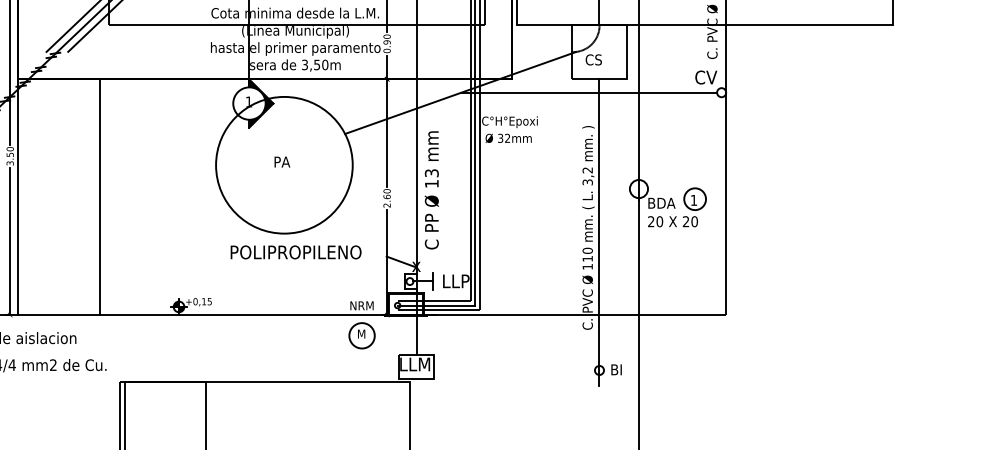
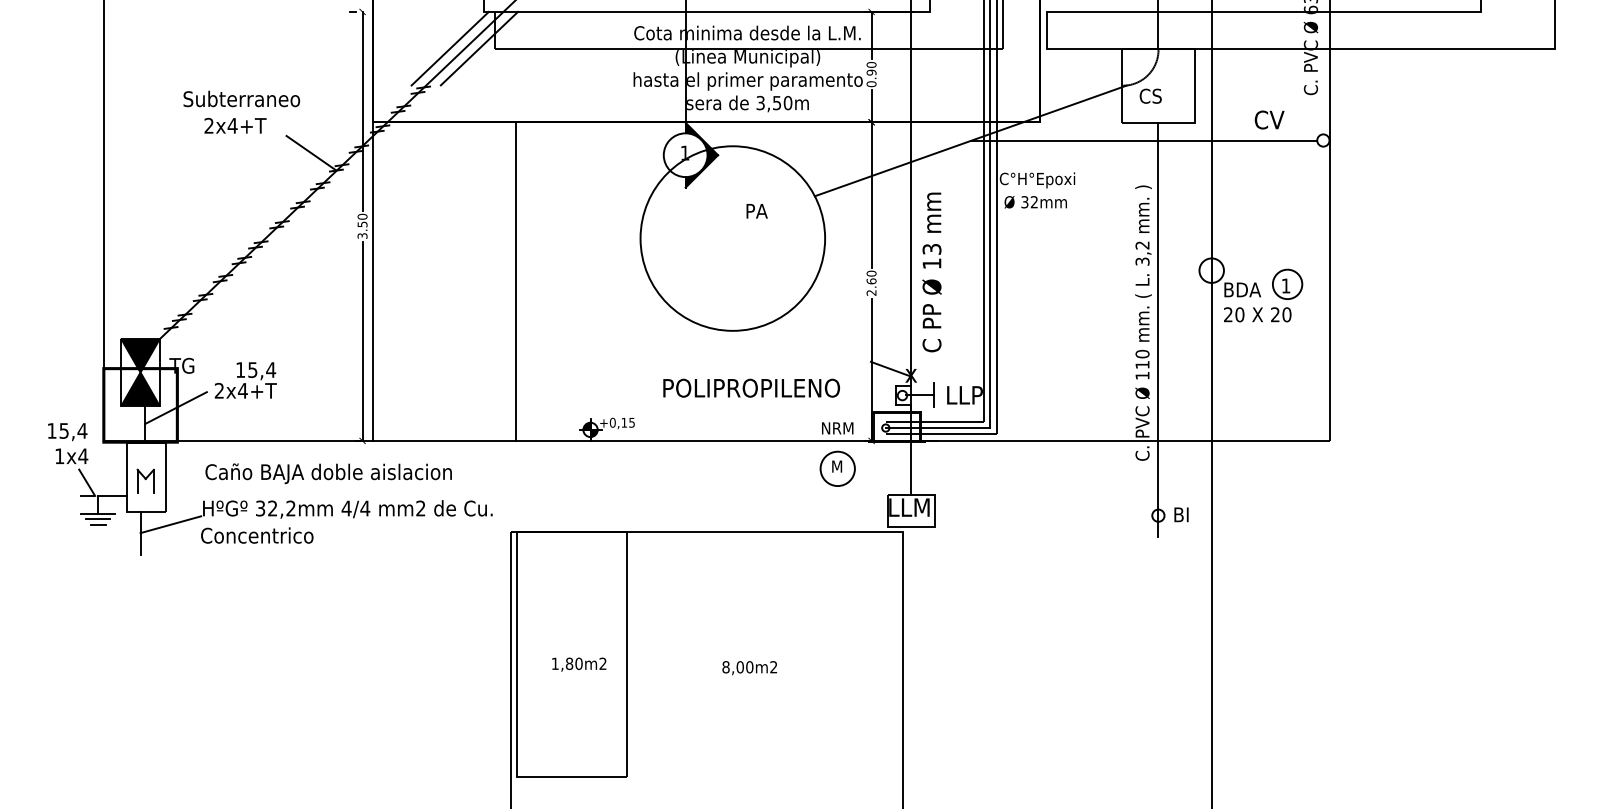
text: (706, 77) -> (1269, 119), moved
text: (281, 162) -> (756, 211), moved
line: (99, 197) -> (515, 281), moved
text: (295, 251) -> (751, 387), moved

